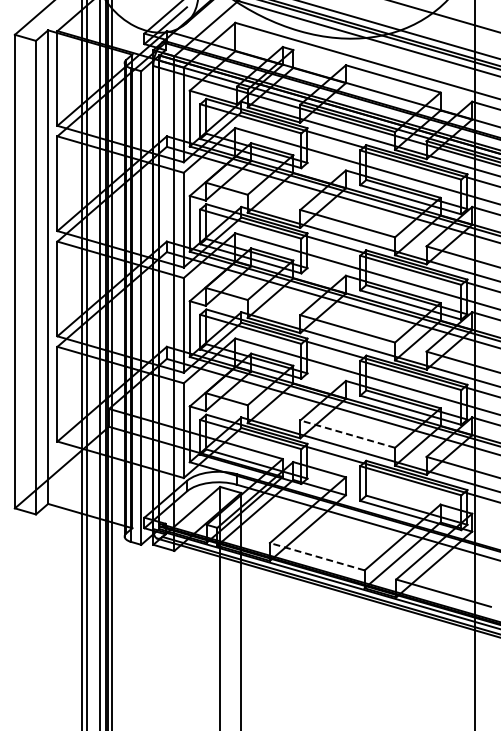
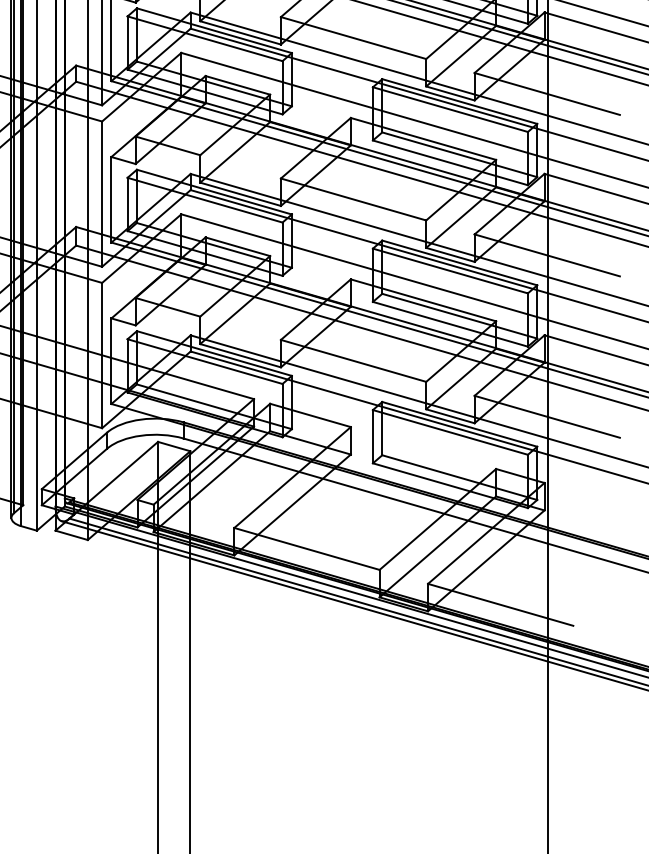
line: (347, 433) -> (353, 359), dashed -> solid
line: (316, 556) -> (305, 548), dashed -> solid

